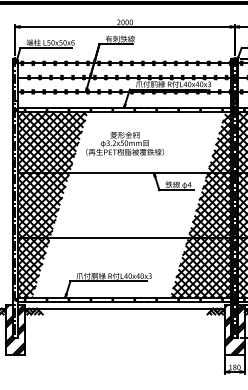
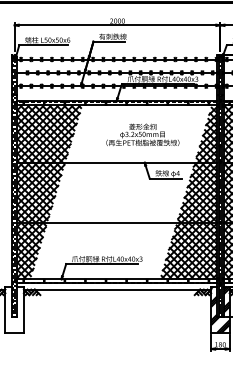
text: (125, 143) -> (143, 134), moved
hatch: (15, 329) -> (14, 309), removed

